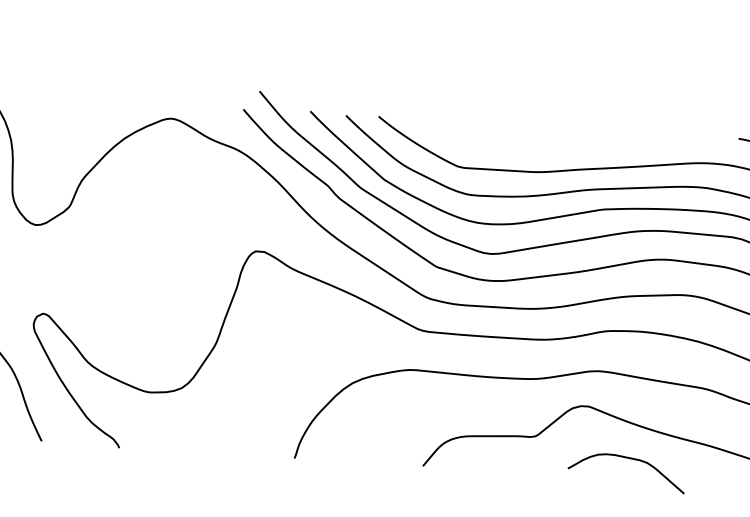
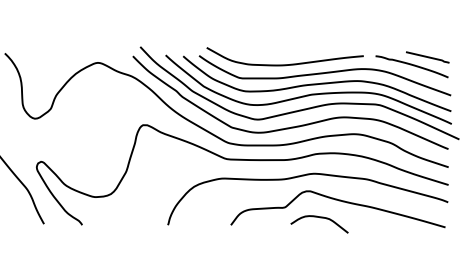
curve: (551, 144) -> (284, 64), added
curve: (629, 460) -> (320, 218), moved

